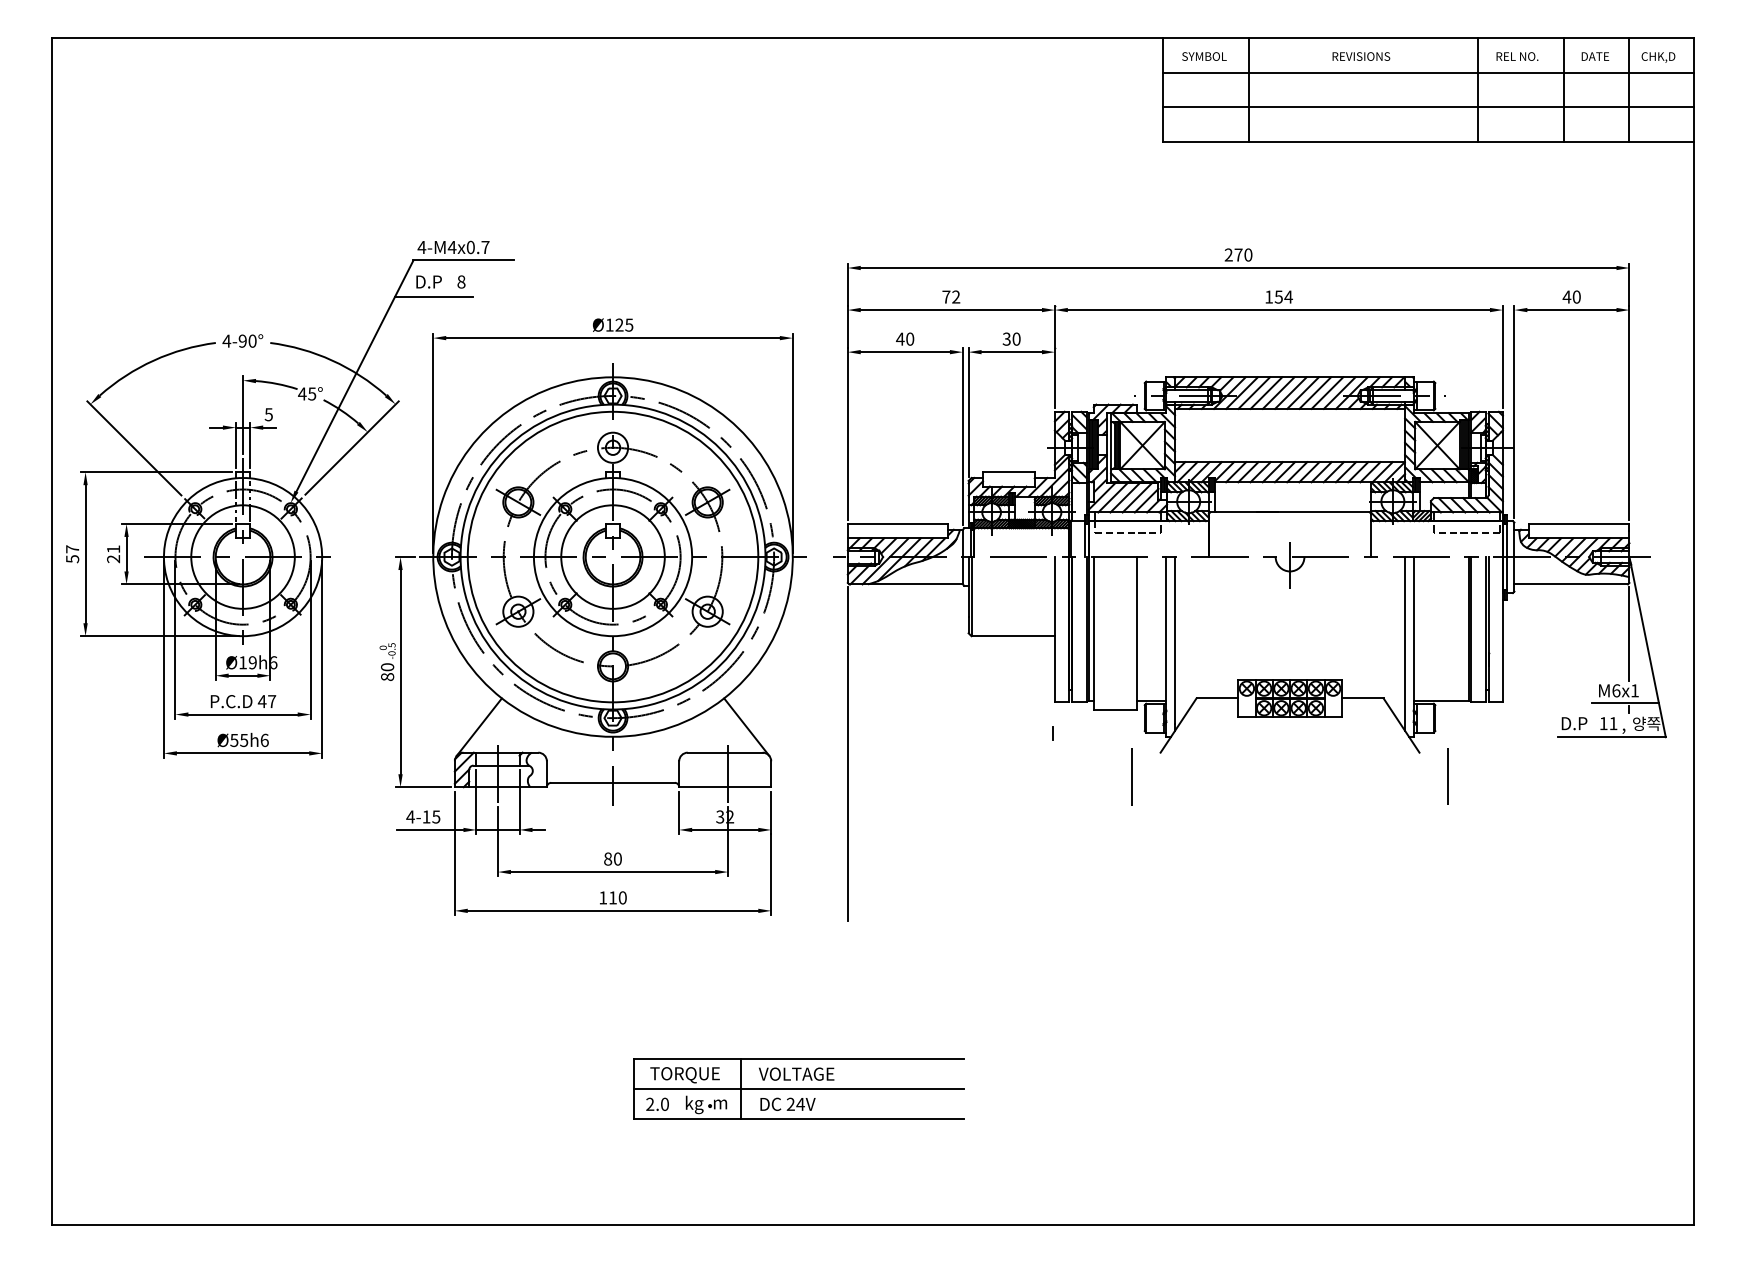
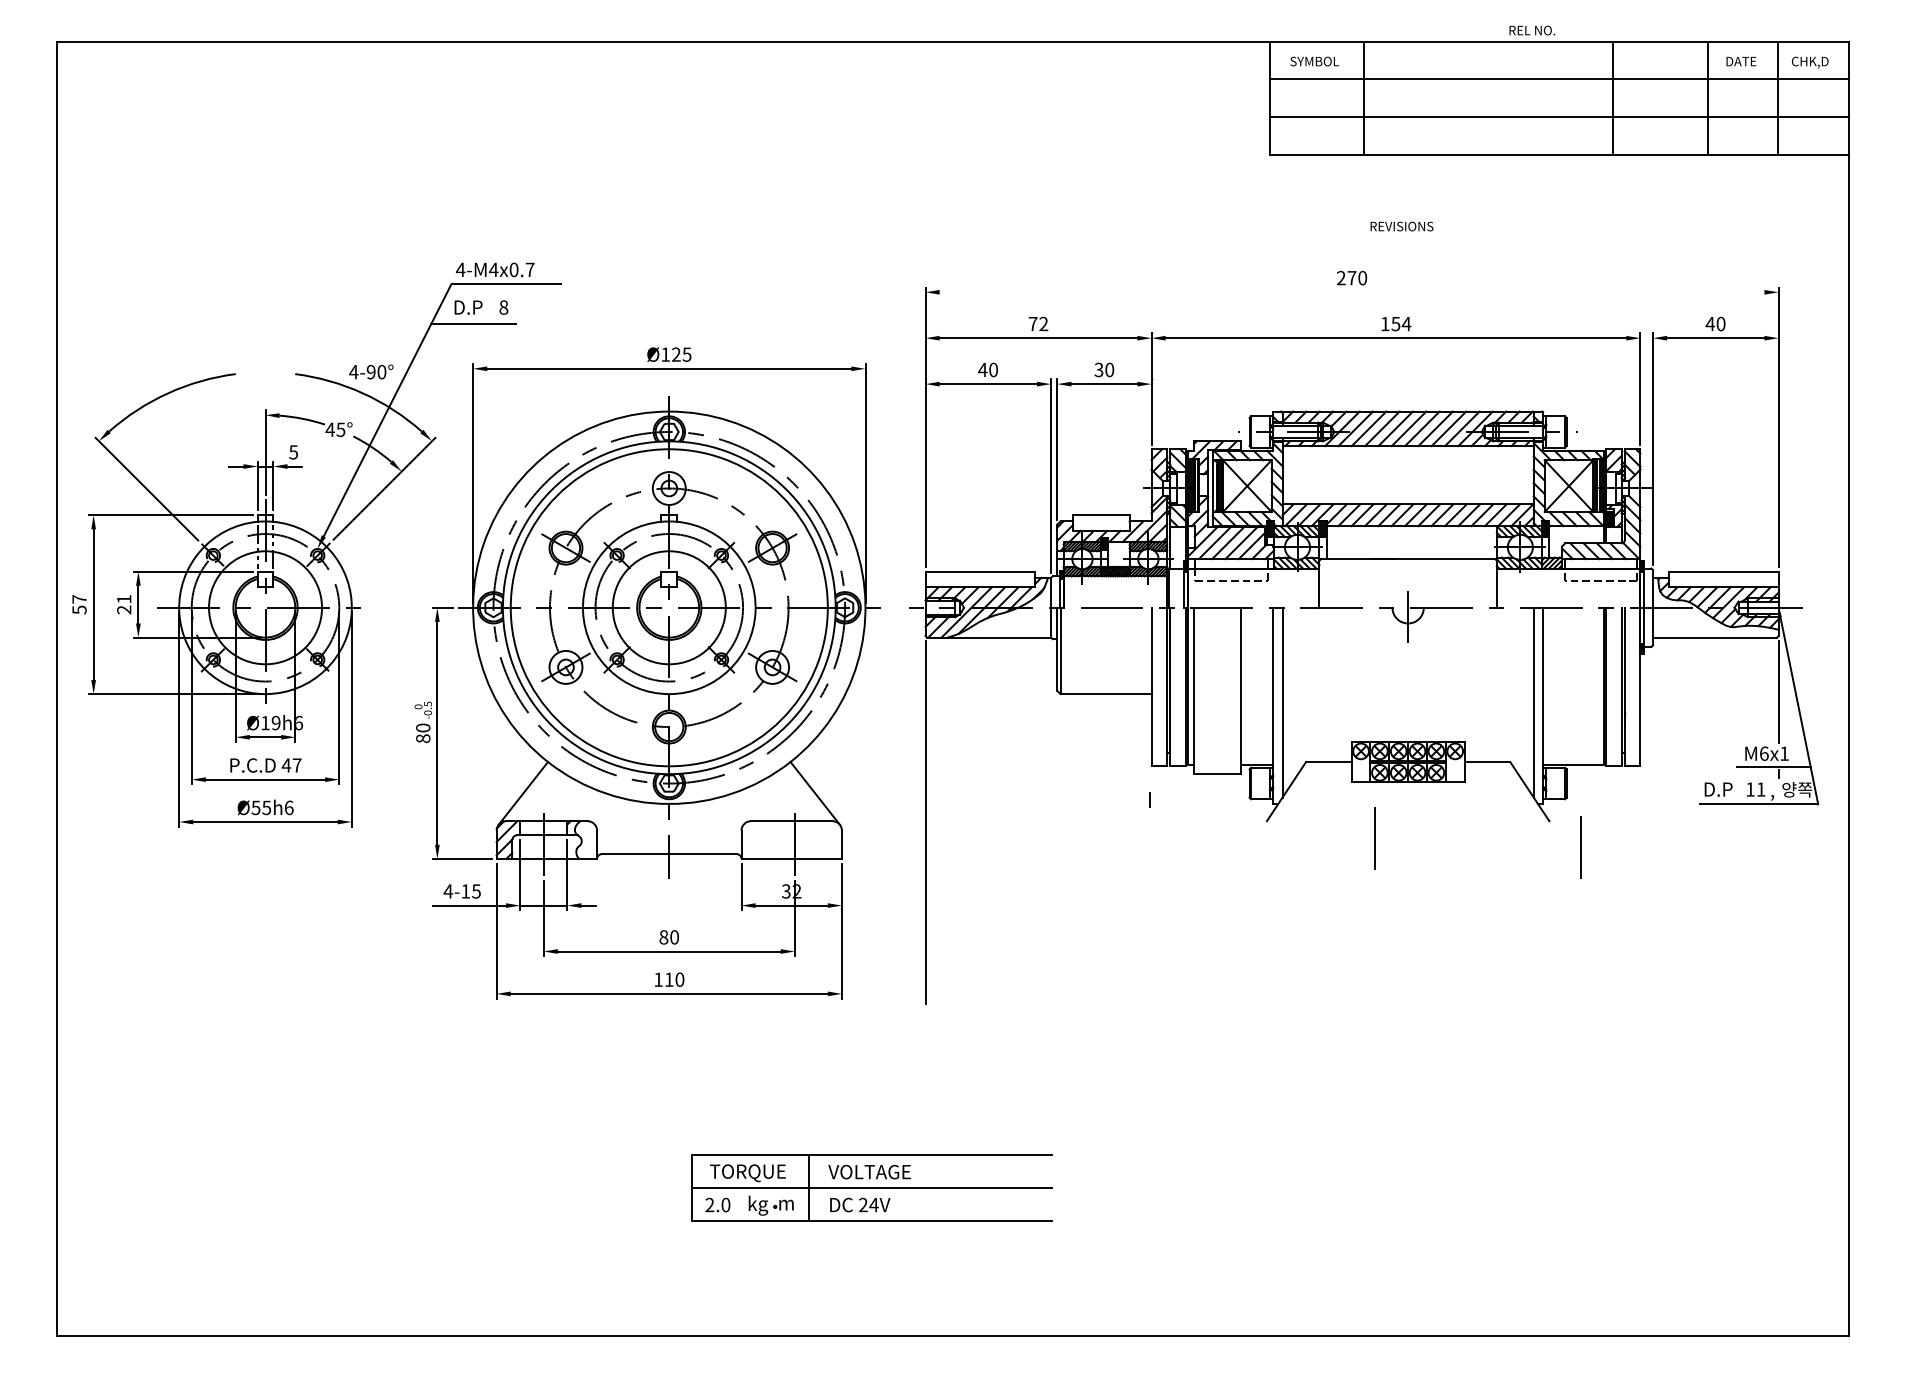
text: (1360, 56) -> (1401, 226), moved
text: (1517, 56) -> (1532, 30), moved
line: (1238, 268) -> (1351, 292), removed
text: (243, 340) -> (371, 371), moved
line: (1131, 776) -> (1374, 838), moved

